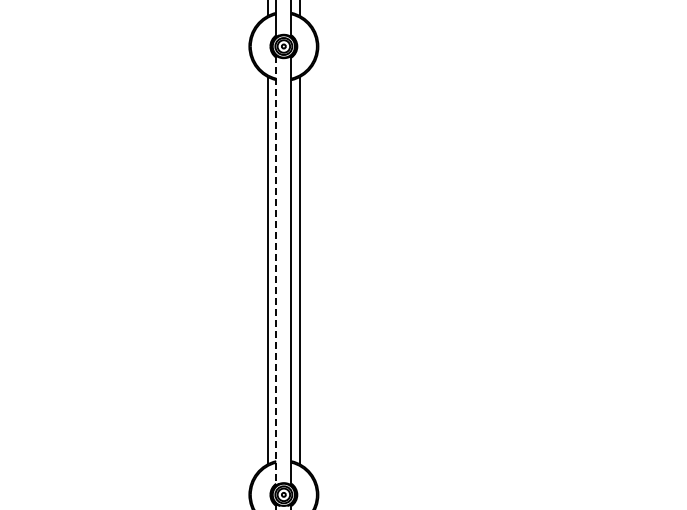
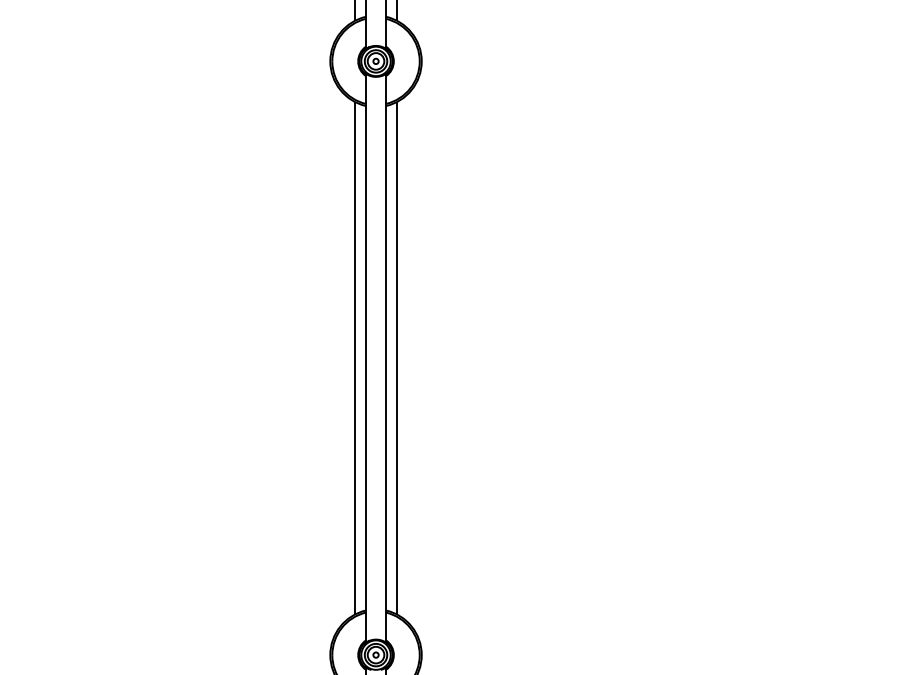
line: (276, 270) -> (366, 358), dashed -> solid

